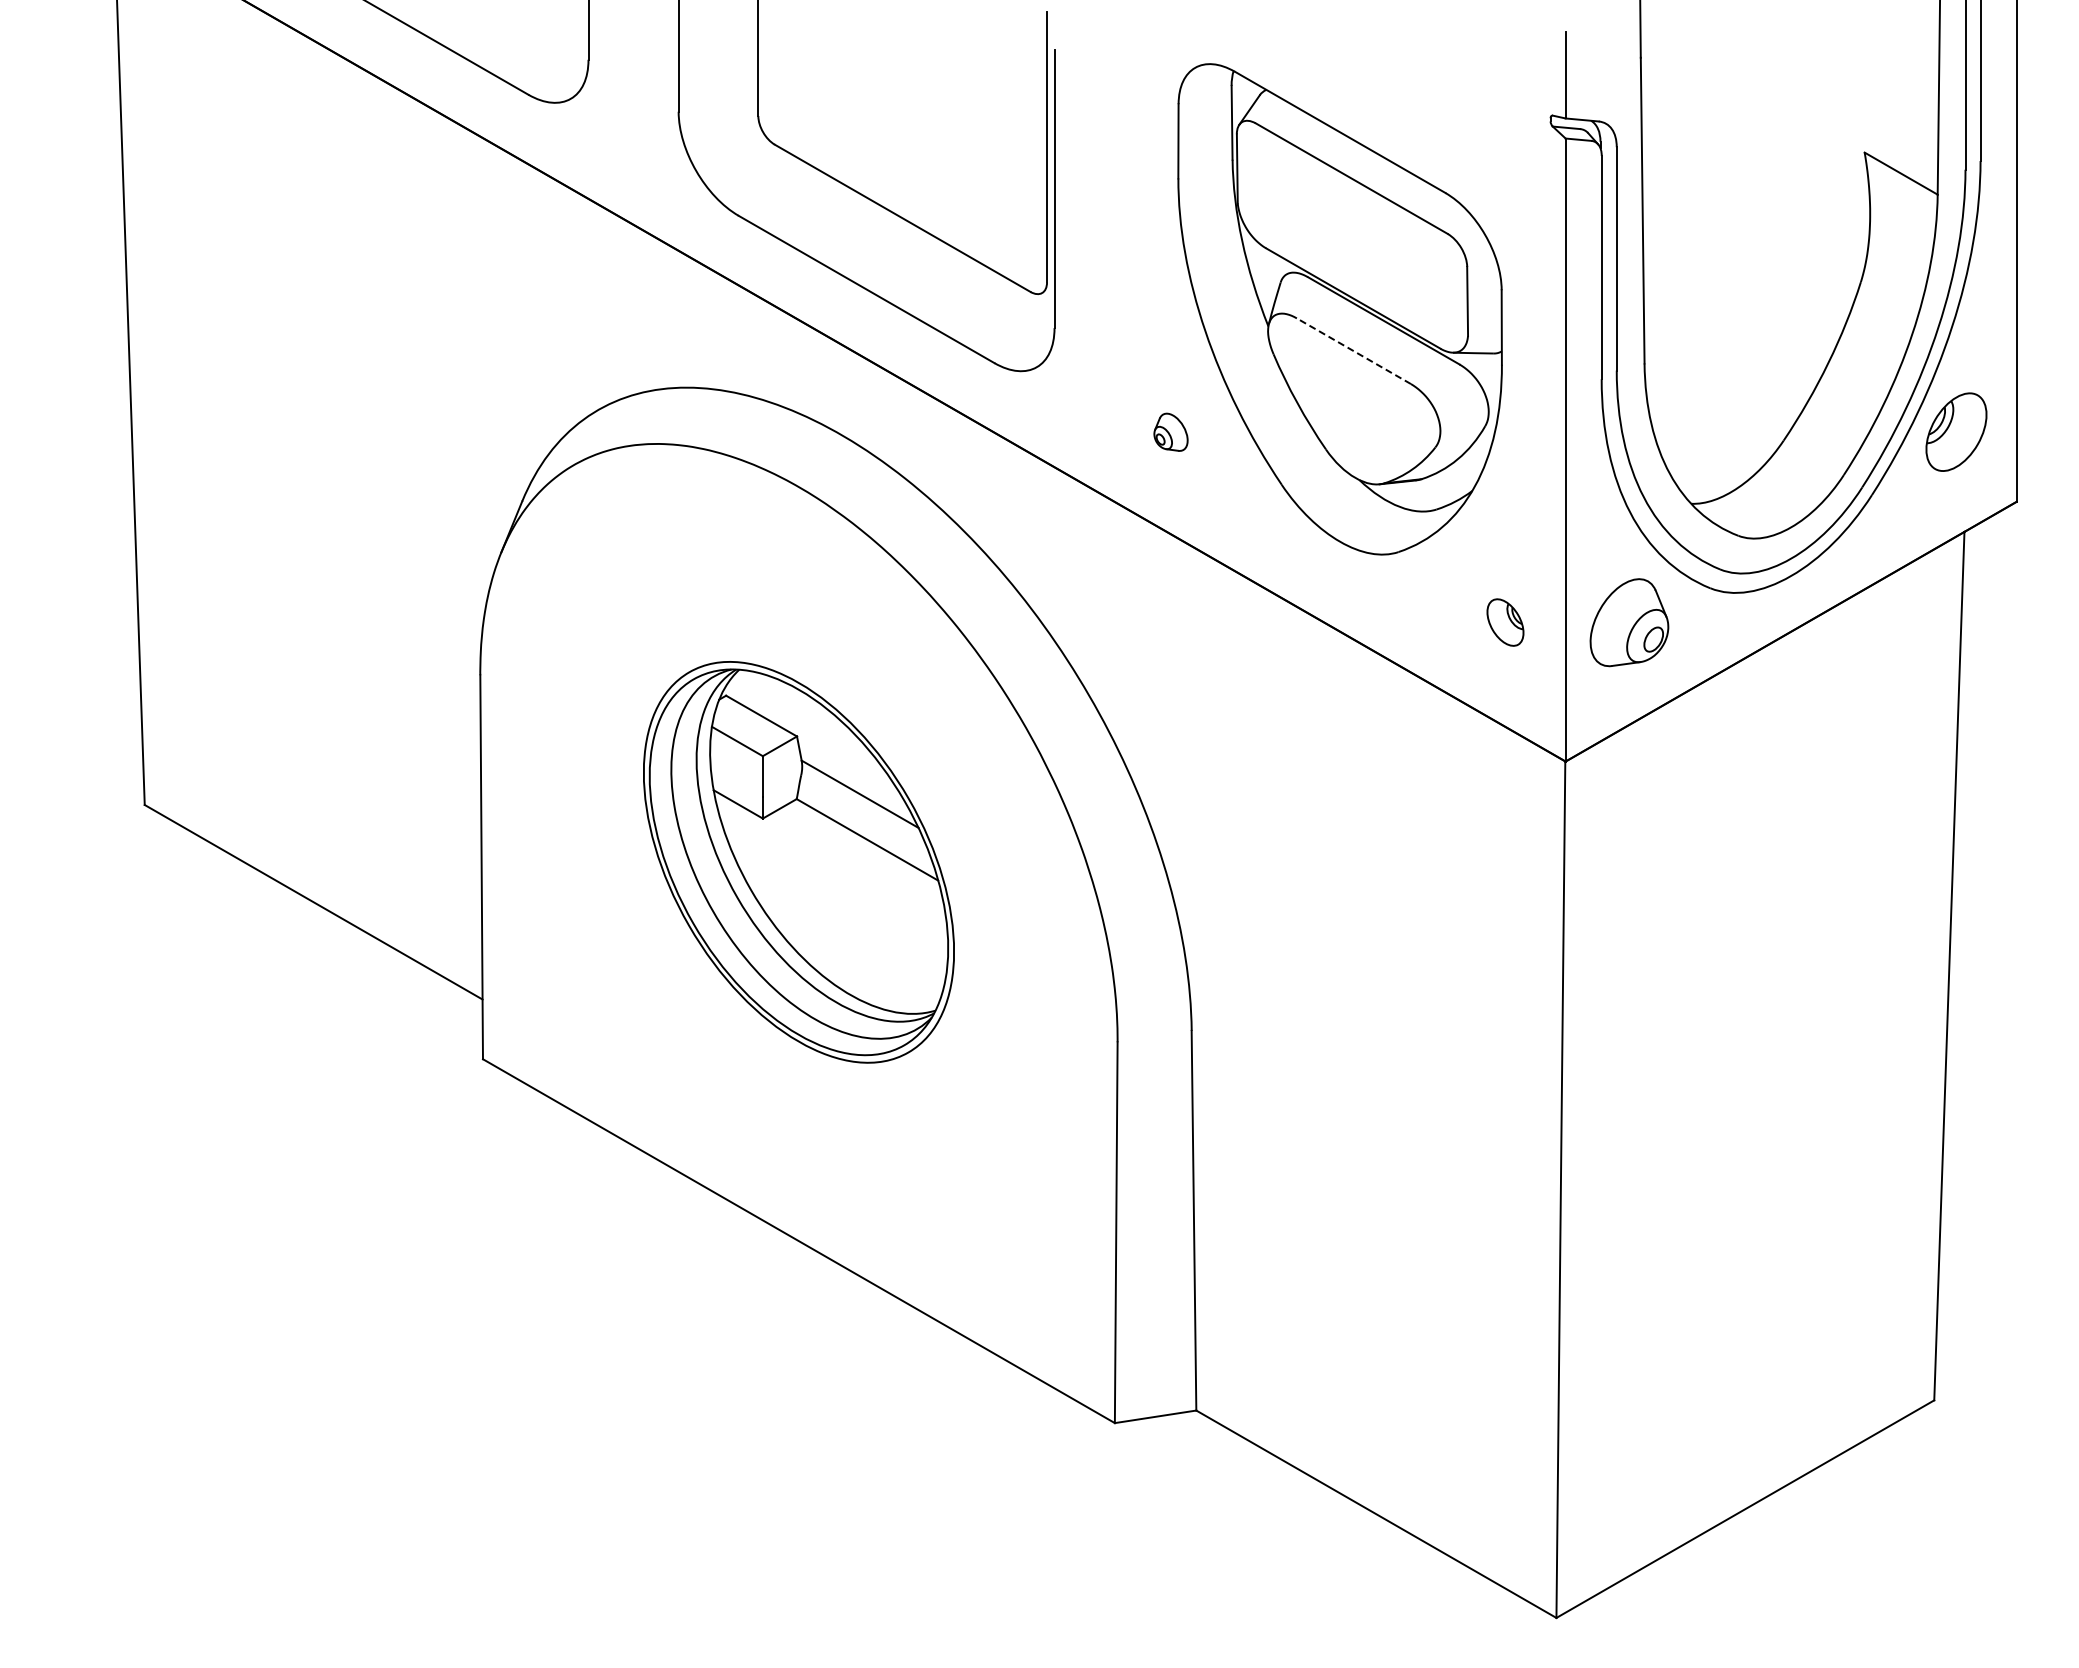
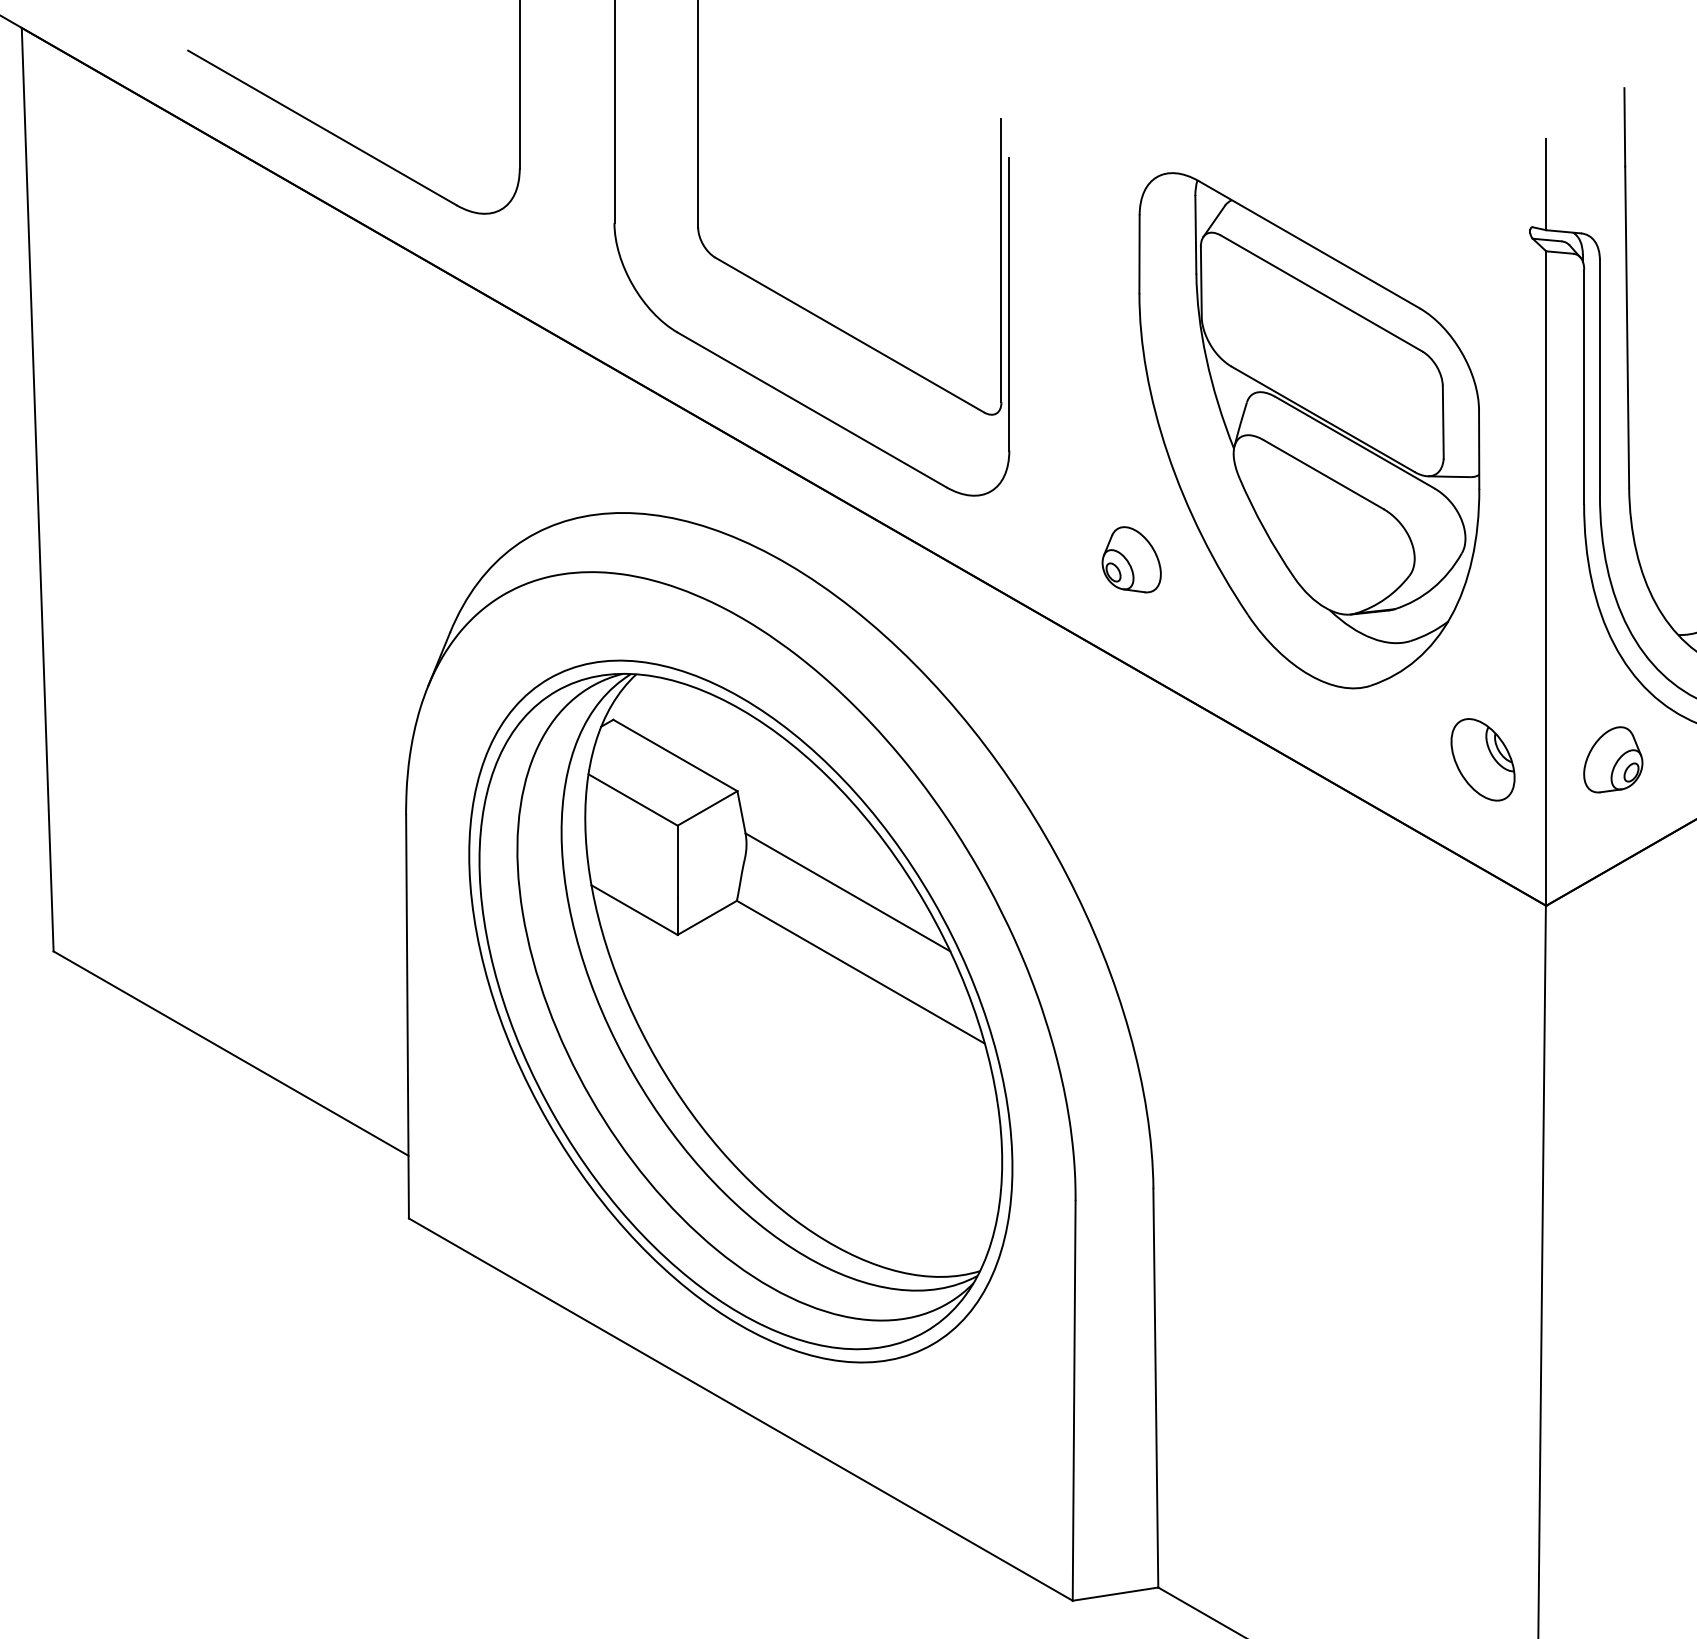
line: (1353, 351) -> (1323, 475), dashed -> solid
part: (1170, 432) -> (1131, 560), size x1.67
part: (1505, 622) -> (1483, 759), size x1.67
part: (1629, 622) -> (1613, 759), size x0.71
part: (798, 862) -> (740, 1011), size x1.67

